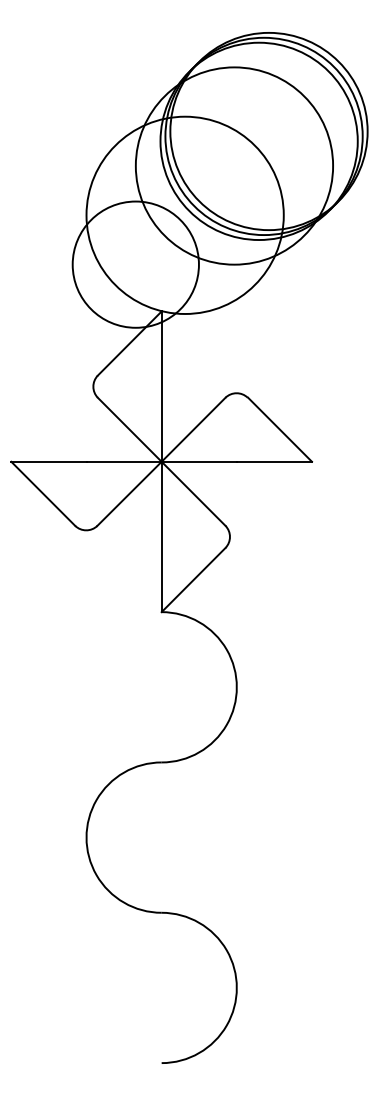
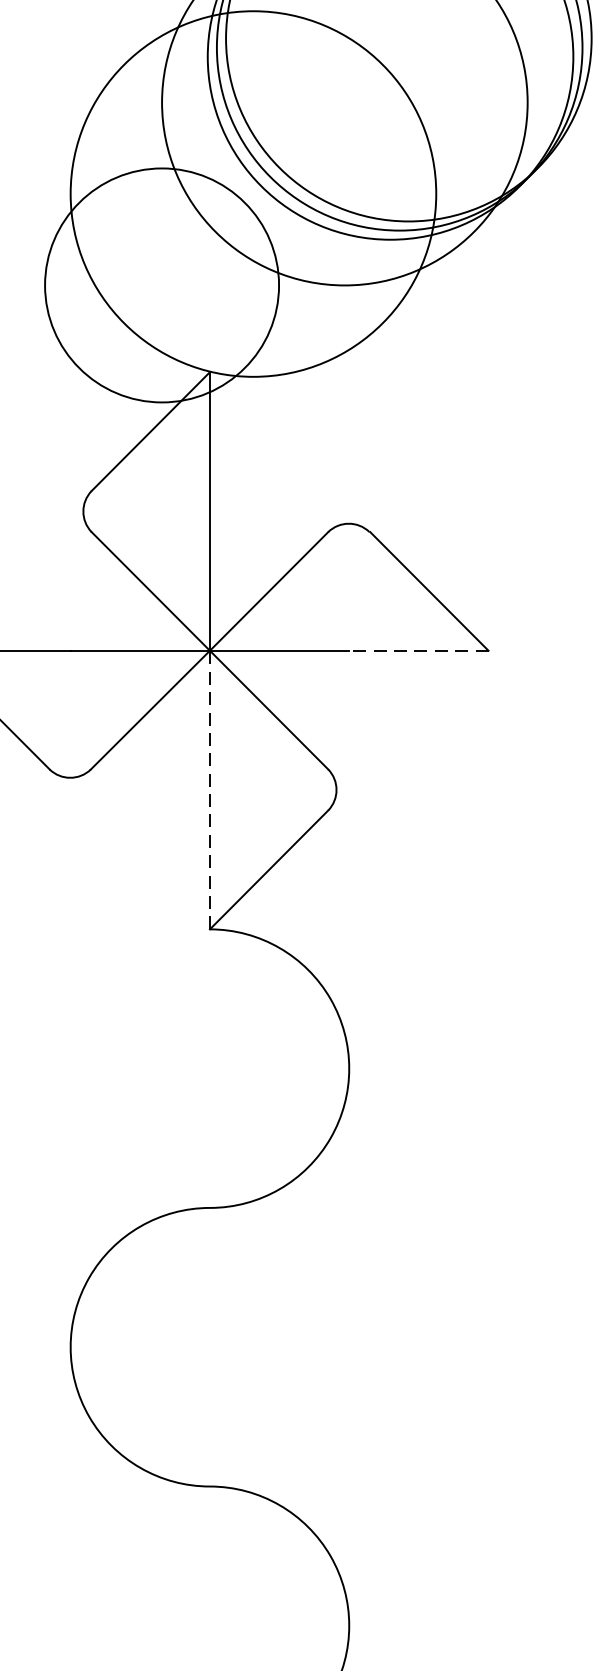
line: (274, 461) -> (419, 650), solid -> dashed
line: (161, 536) -> (209, 789), solid -> dashed

